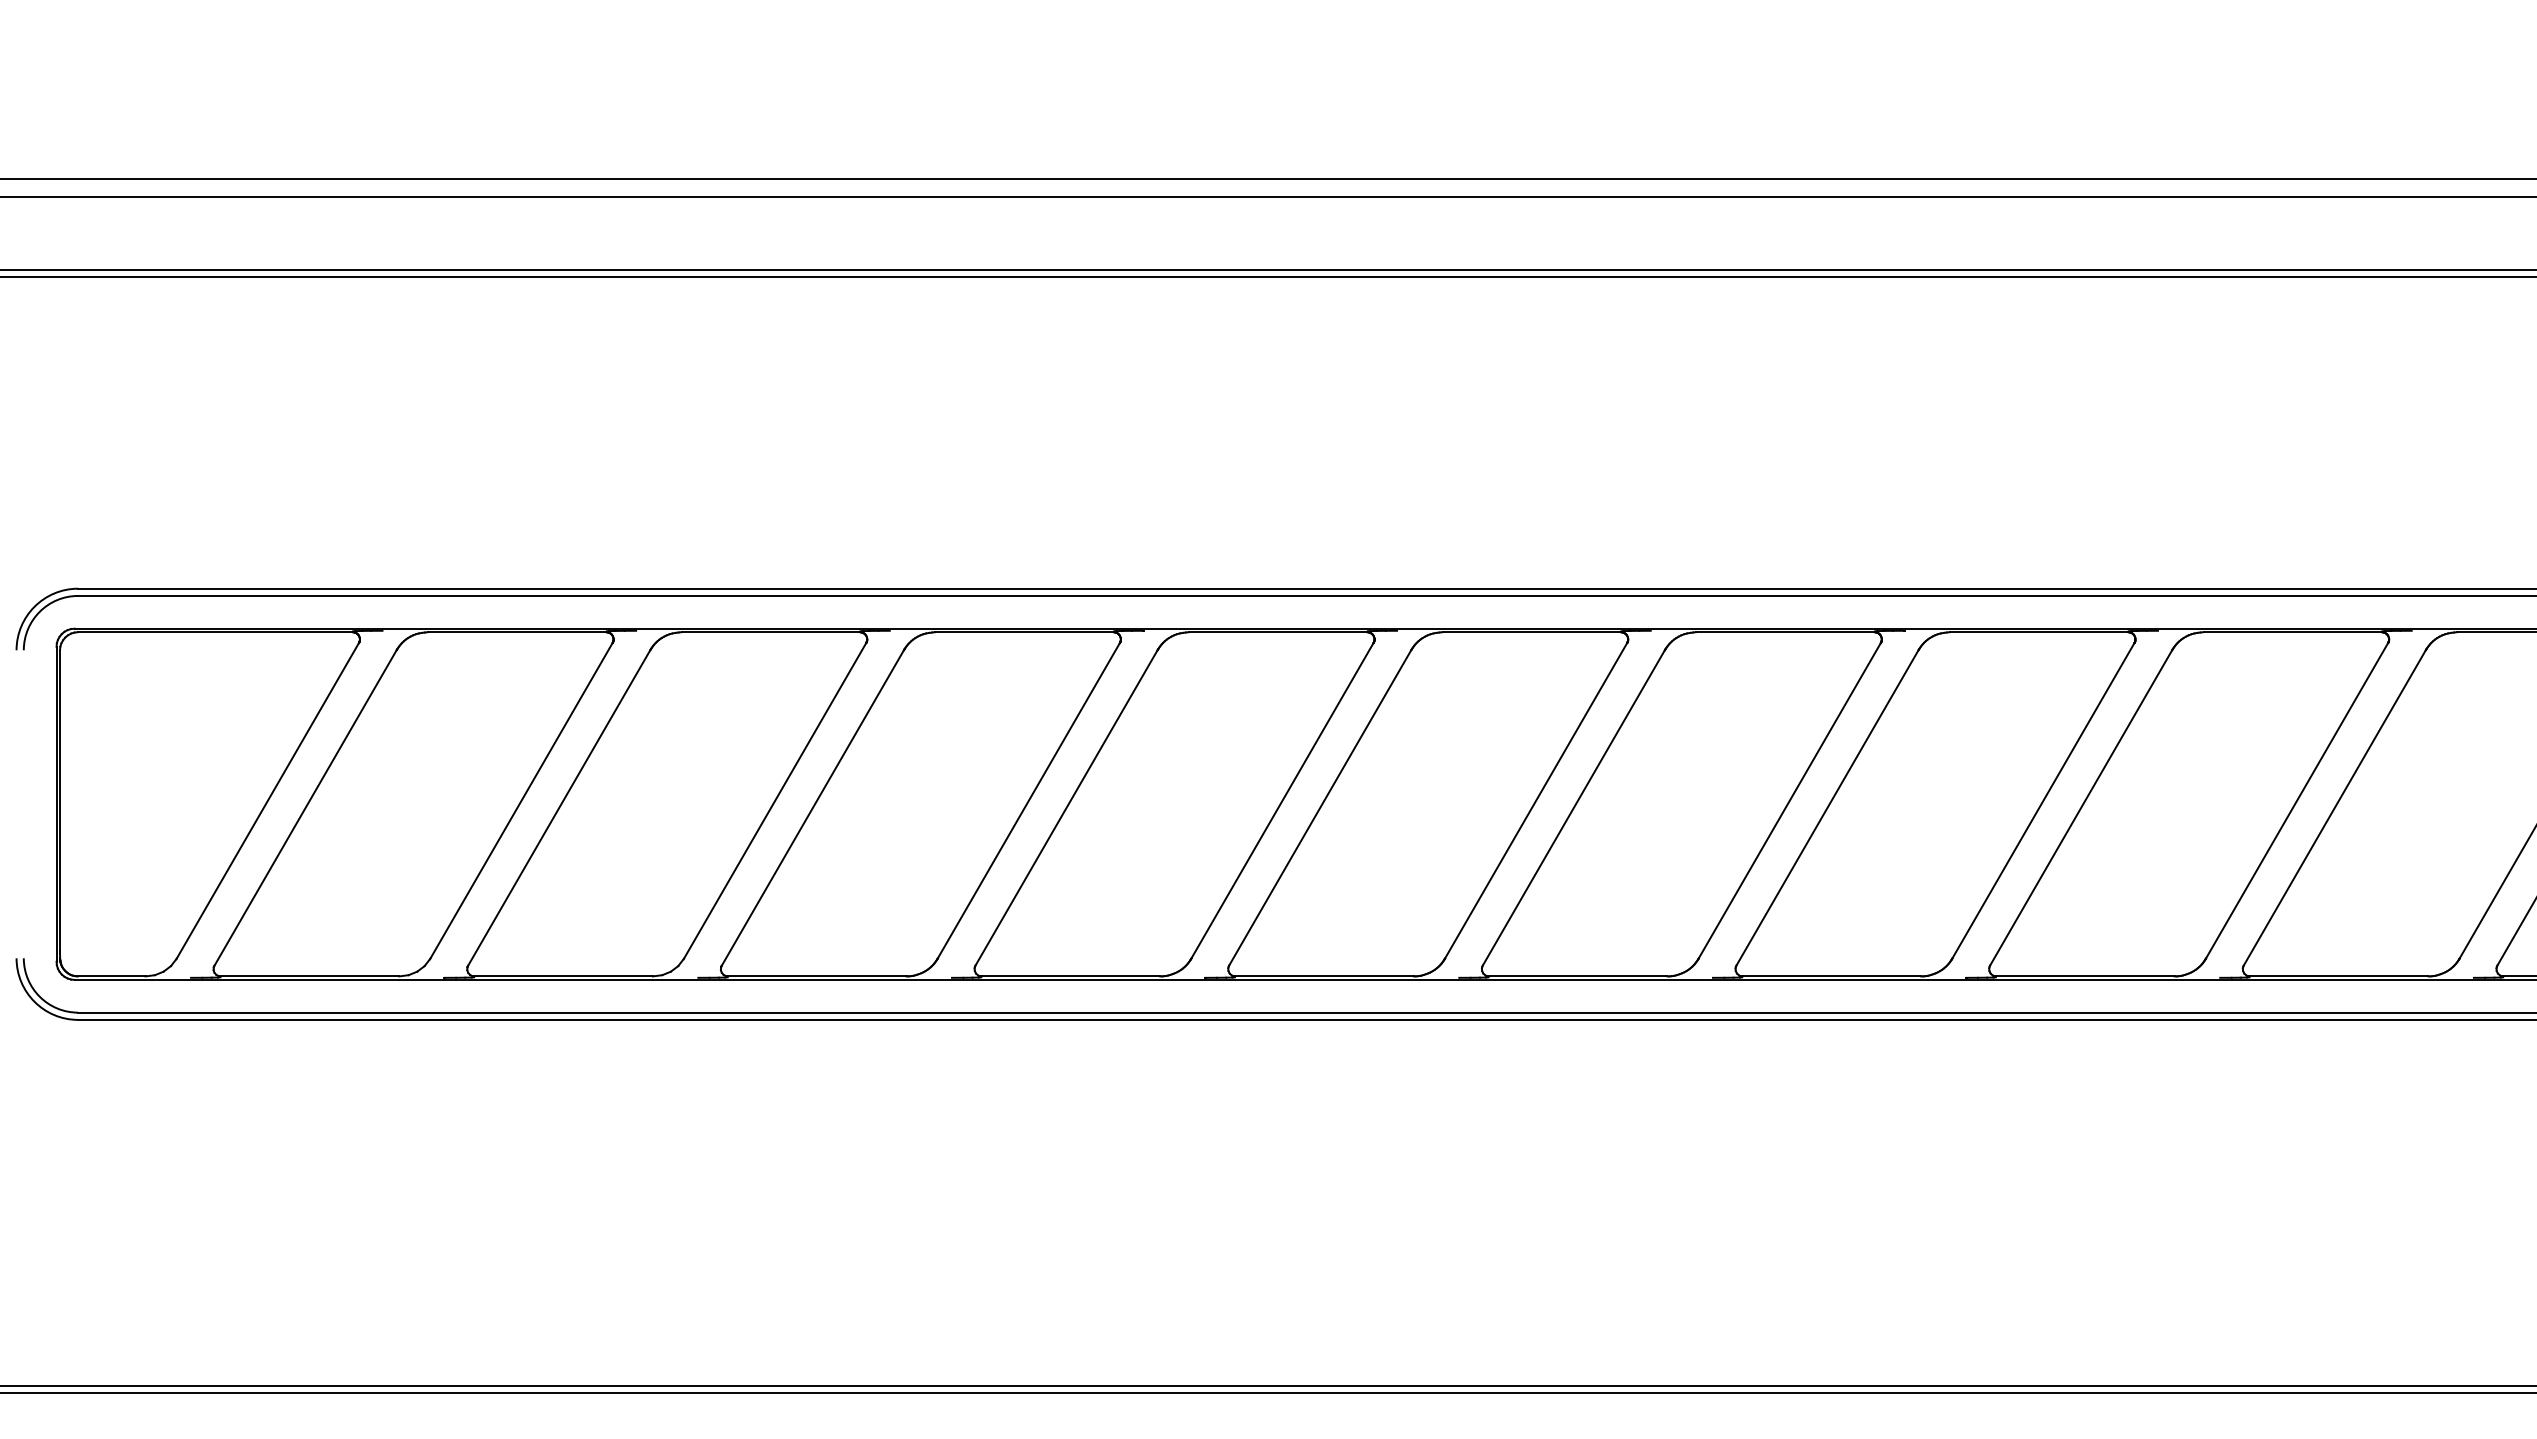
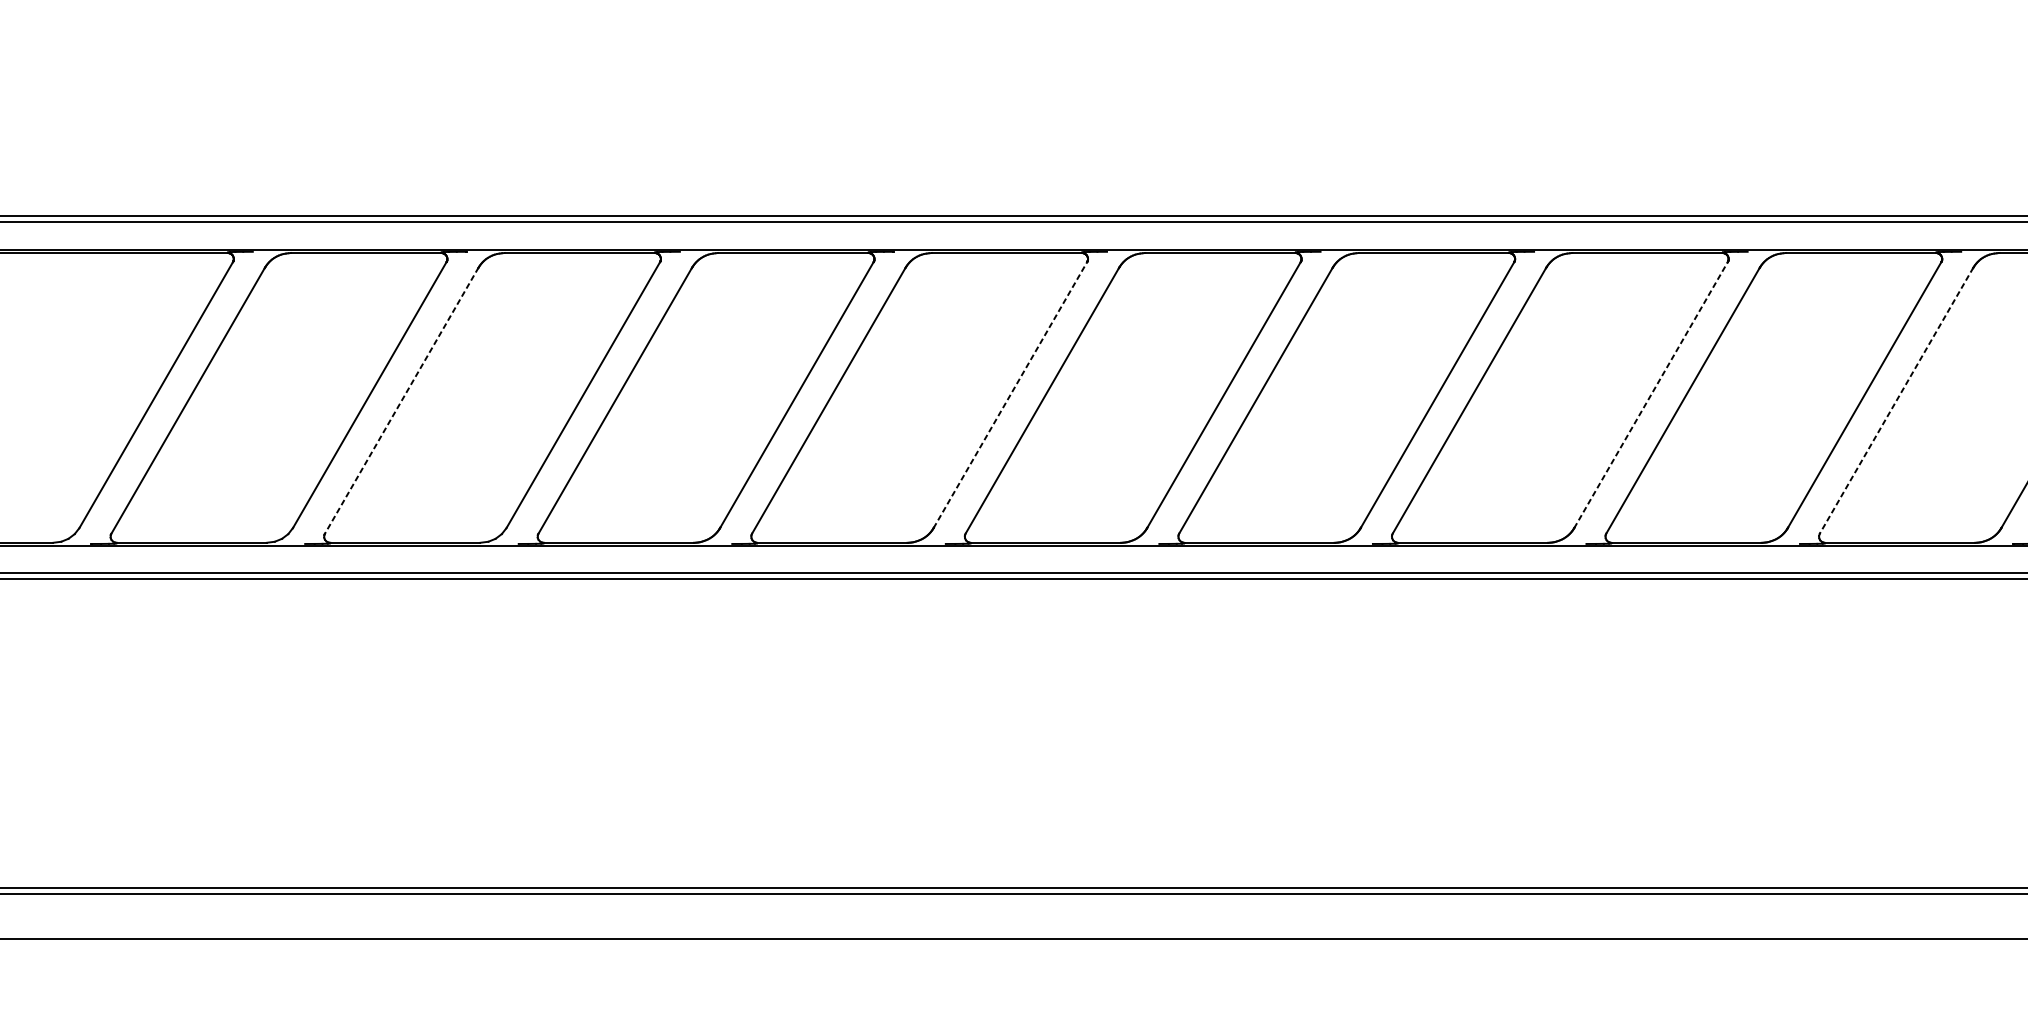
line: (1282, 800) -> (1010, 394), solid -> dashed
line: (2043, 800) -> (1651, 394), solid -> dashed
line: (558, 808) -> (401, 401), solid -> dashed
line: (2334, 808) -> (1896, 401), solid -> dashed

